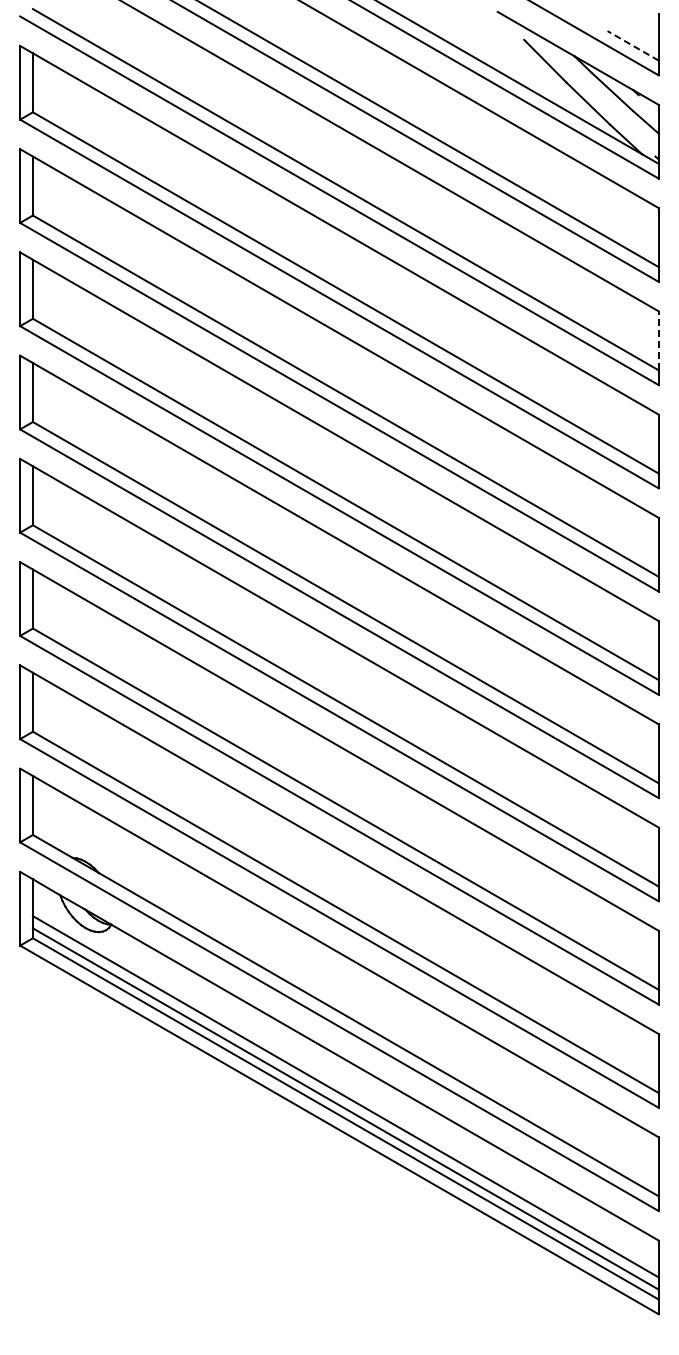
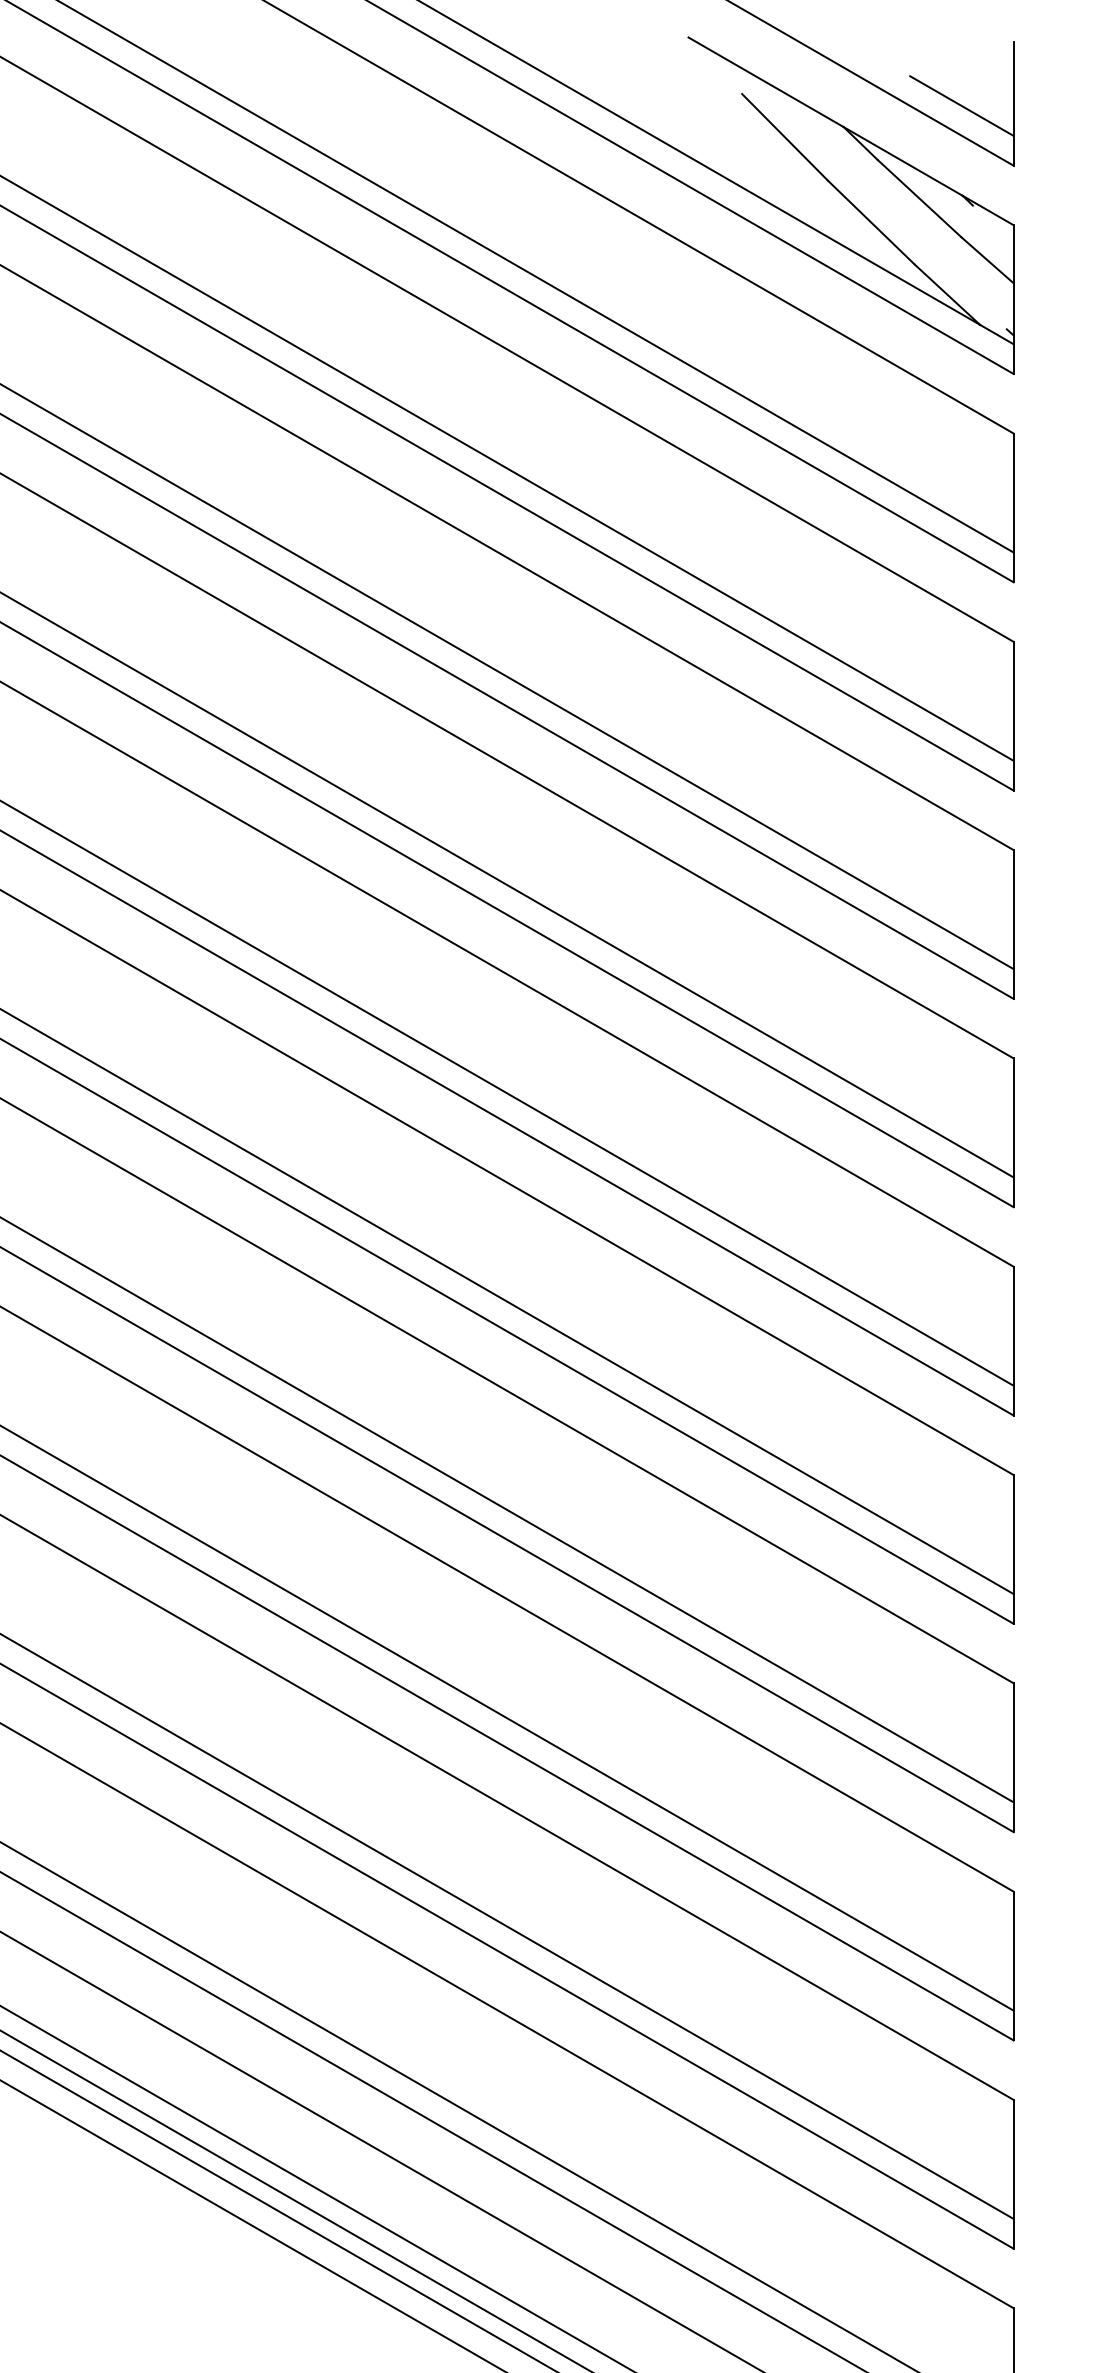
line: (633, 45) -> (962, 105), dashed -> solid
line: (658, 340) -> (1012, 700), dashed -> solid

